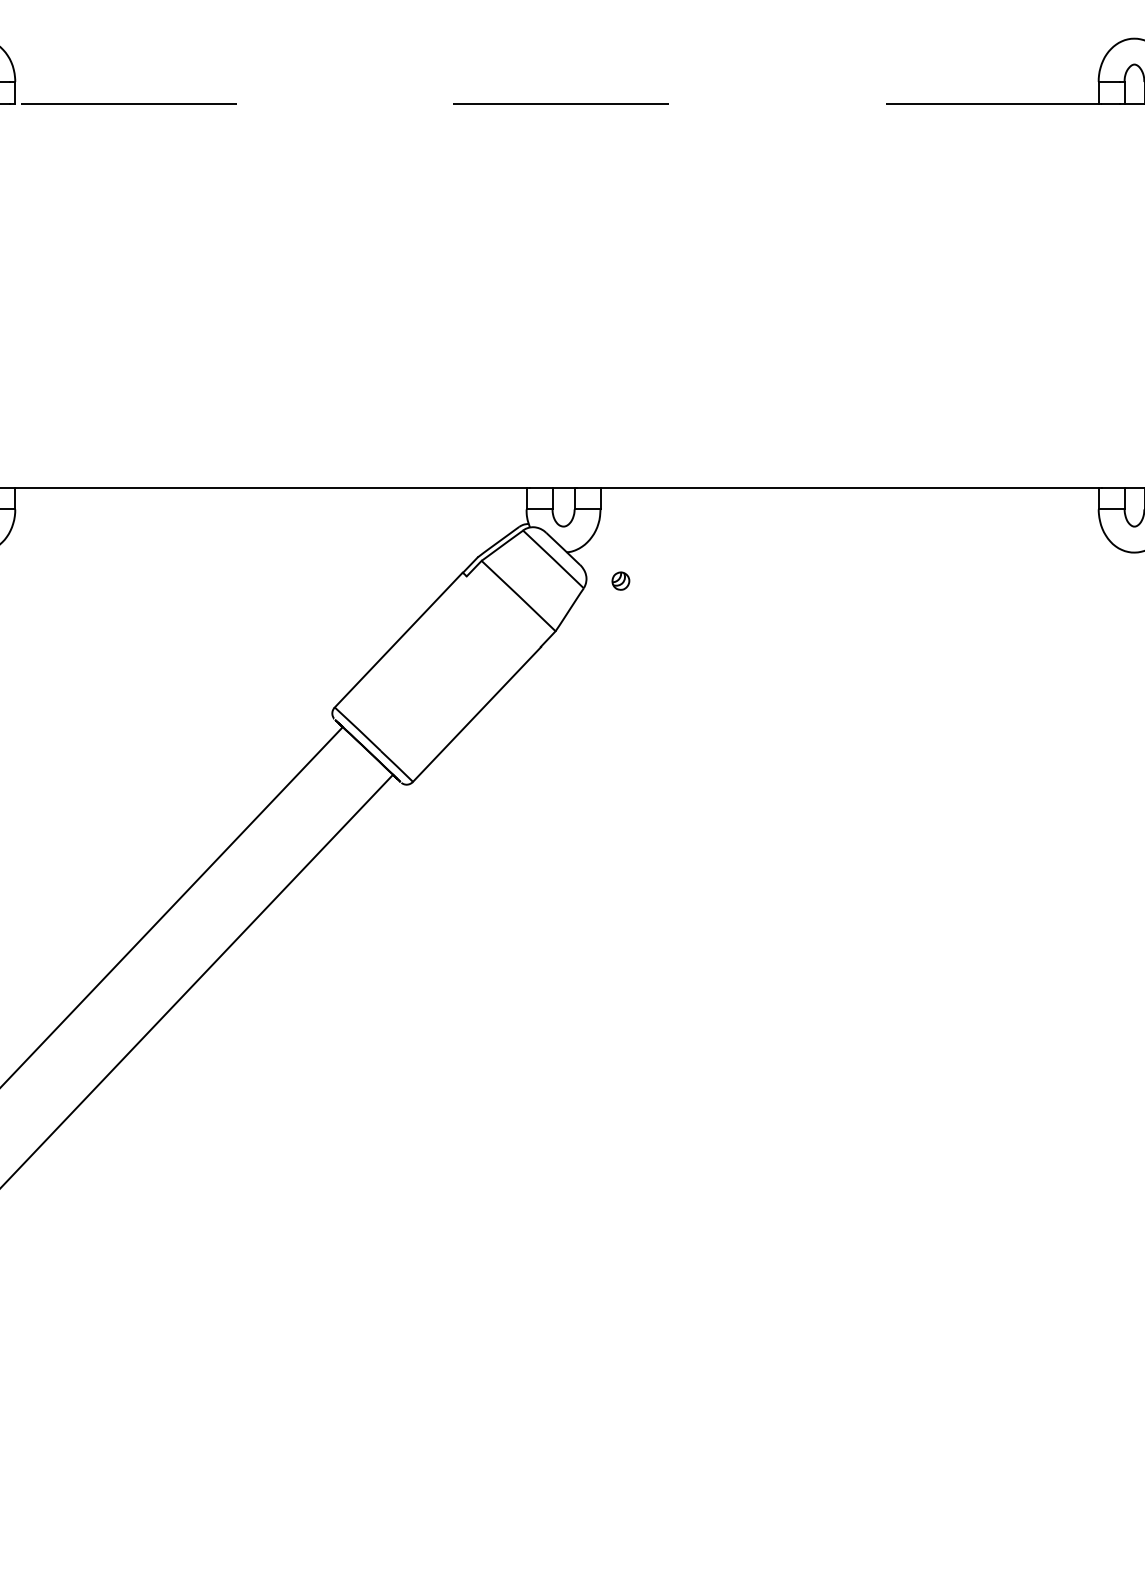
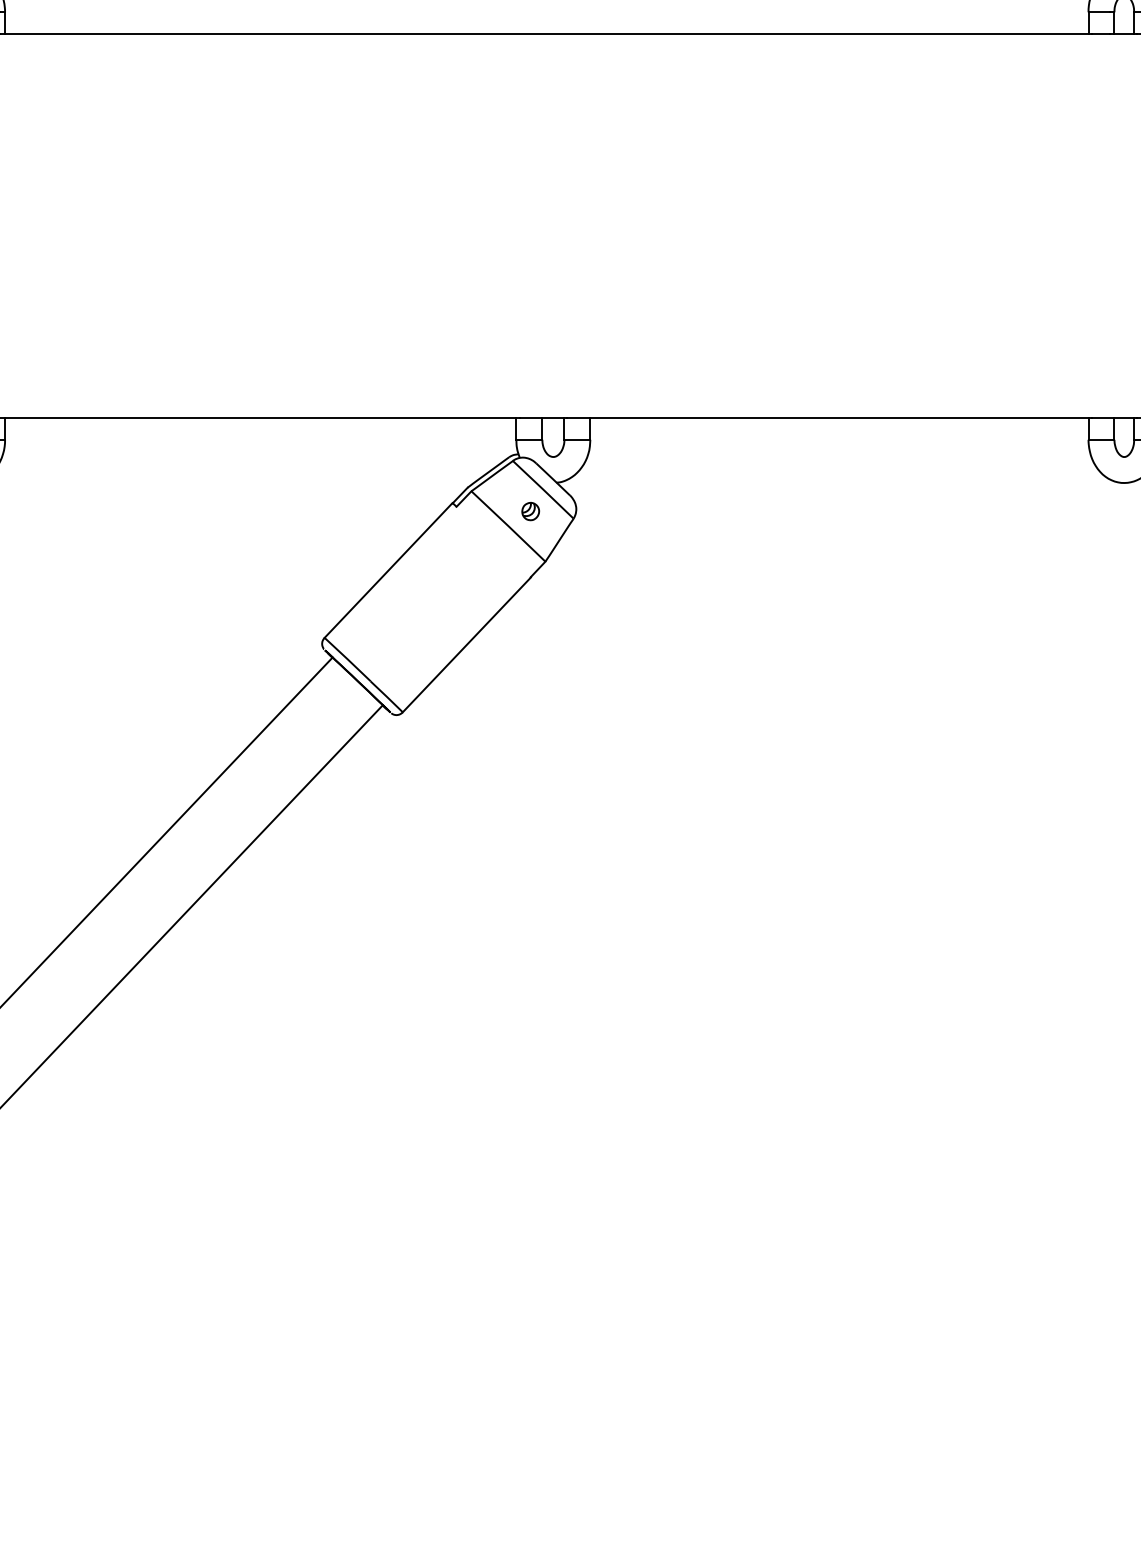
line: (558, 103) -> (548, 33), dashed -> solid
part: (620, 580) -> (530, 510), moved

